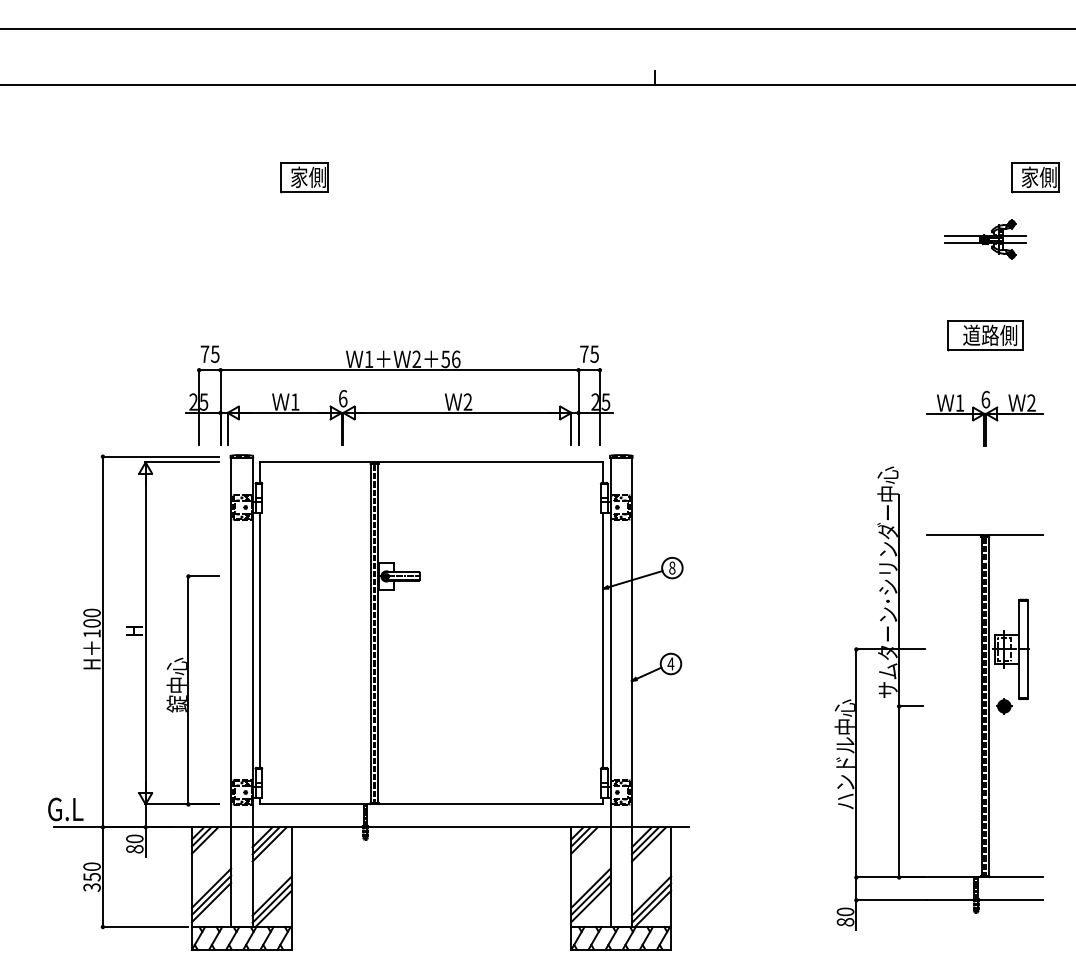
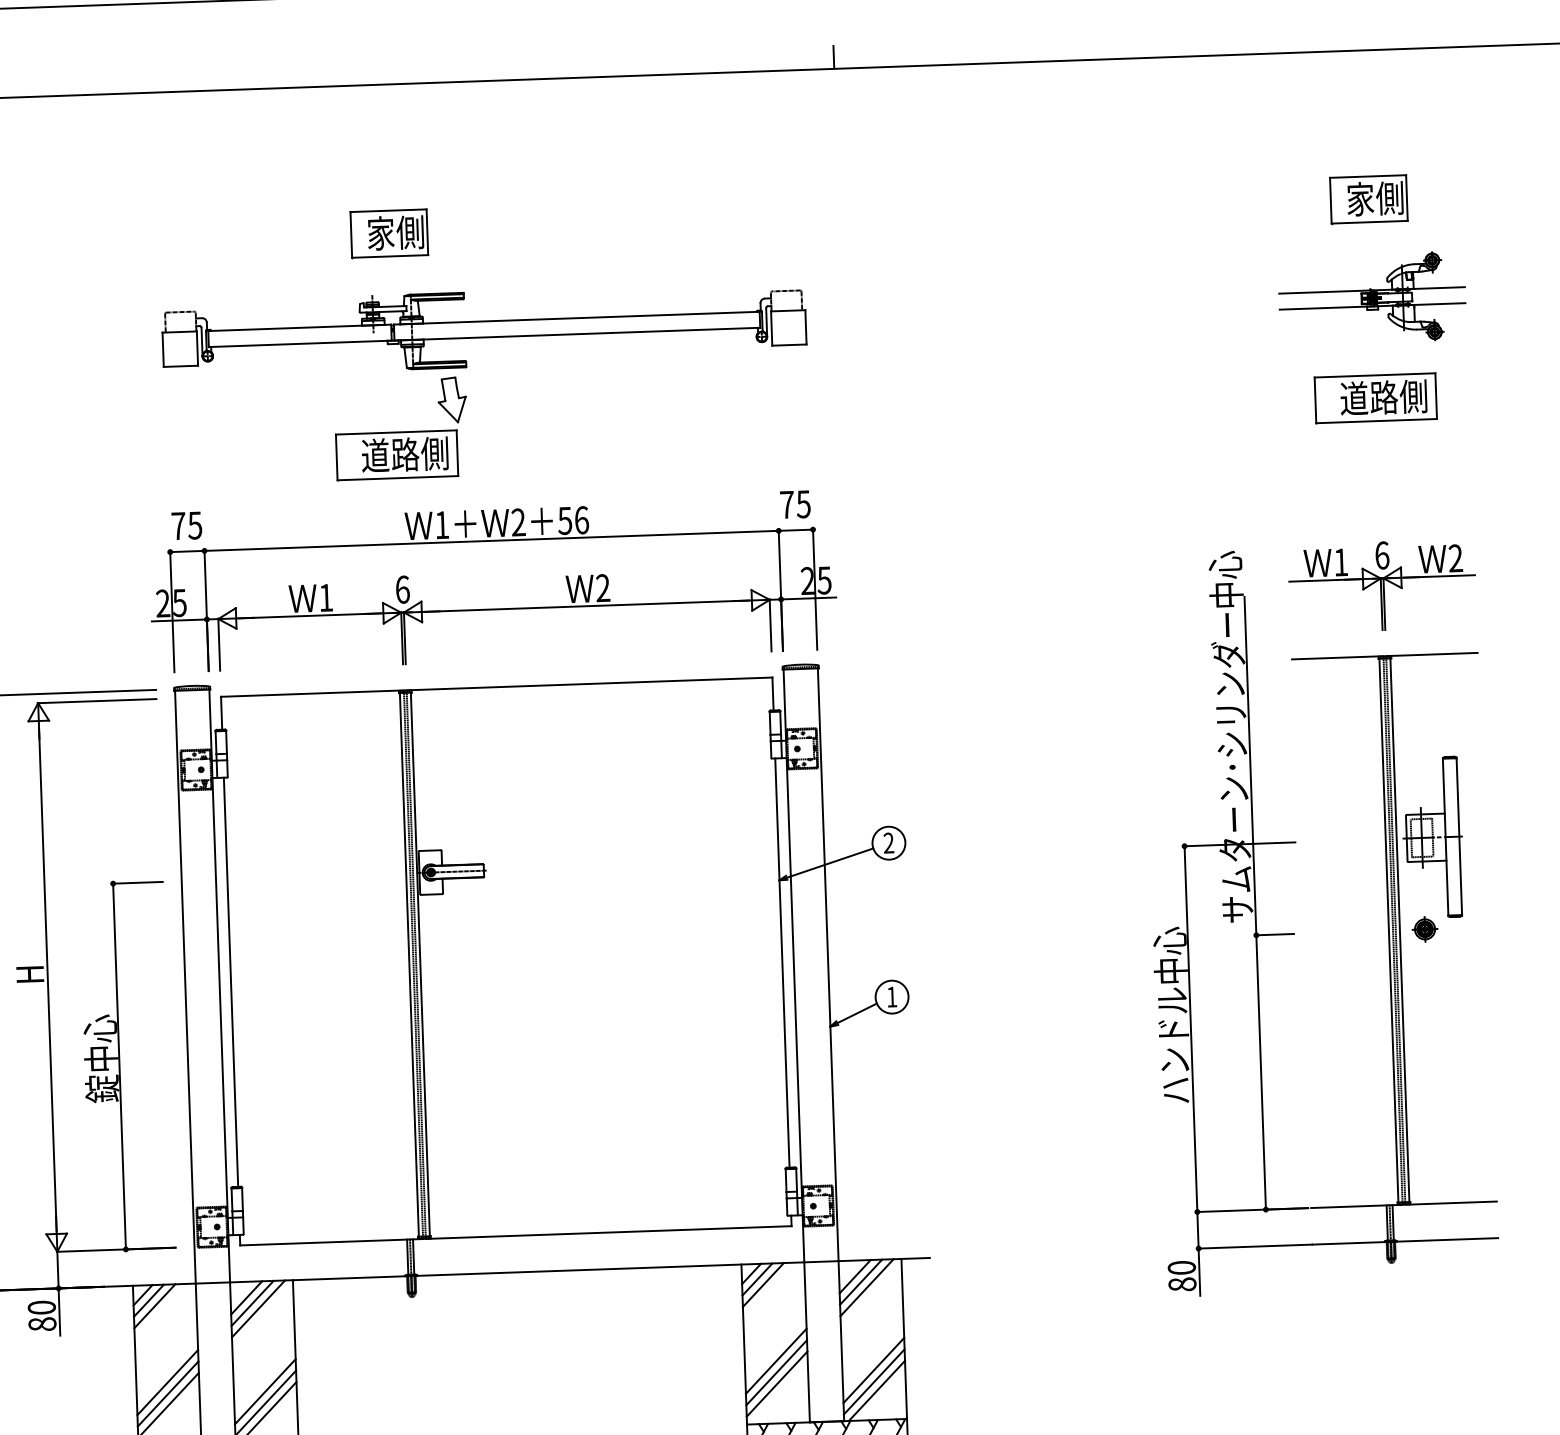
part: (304, 177) -> (389, 233), moved
part: (1035, 177) -> (1369, 199), moved
part: (984, 239) -> (1371, 298), size x1.43
part: (419, 280) -> (467, 396), added
part: (985, 335) -> (1376, 398), moved
part: (399, 395) -> (492, 581), moved
text: (672, 567) -> (889, 842), 8 -> 2
text: (670, 663) -> (891, 996), 4 -> 1
part: (923, 705) -> (1295, 932), moved

